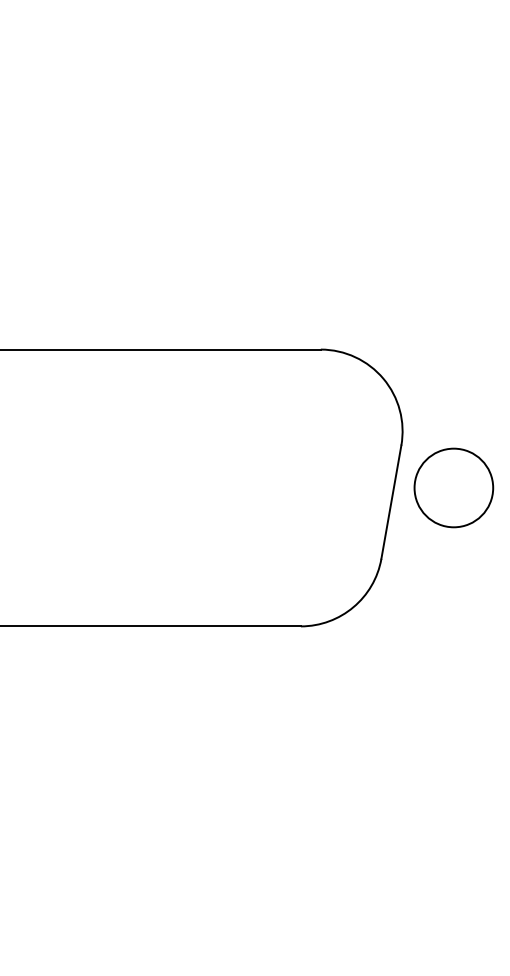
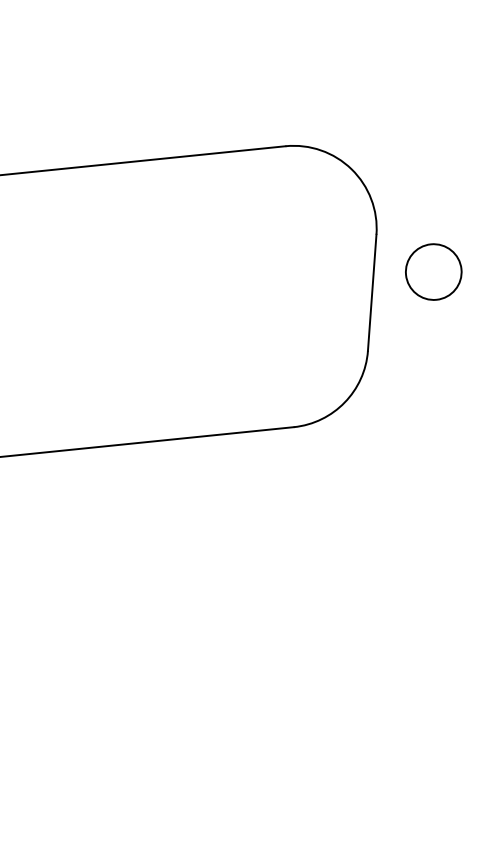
circle: (453, 487) -> (433, 271), size x0.7

